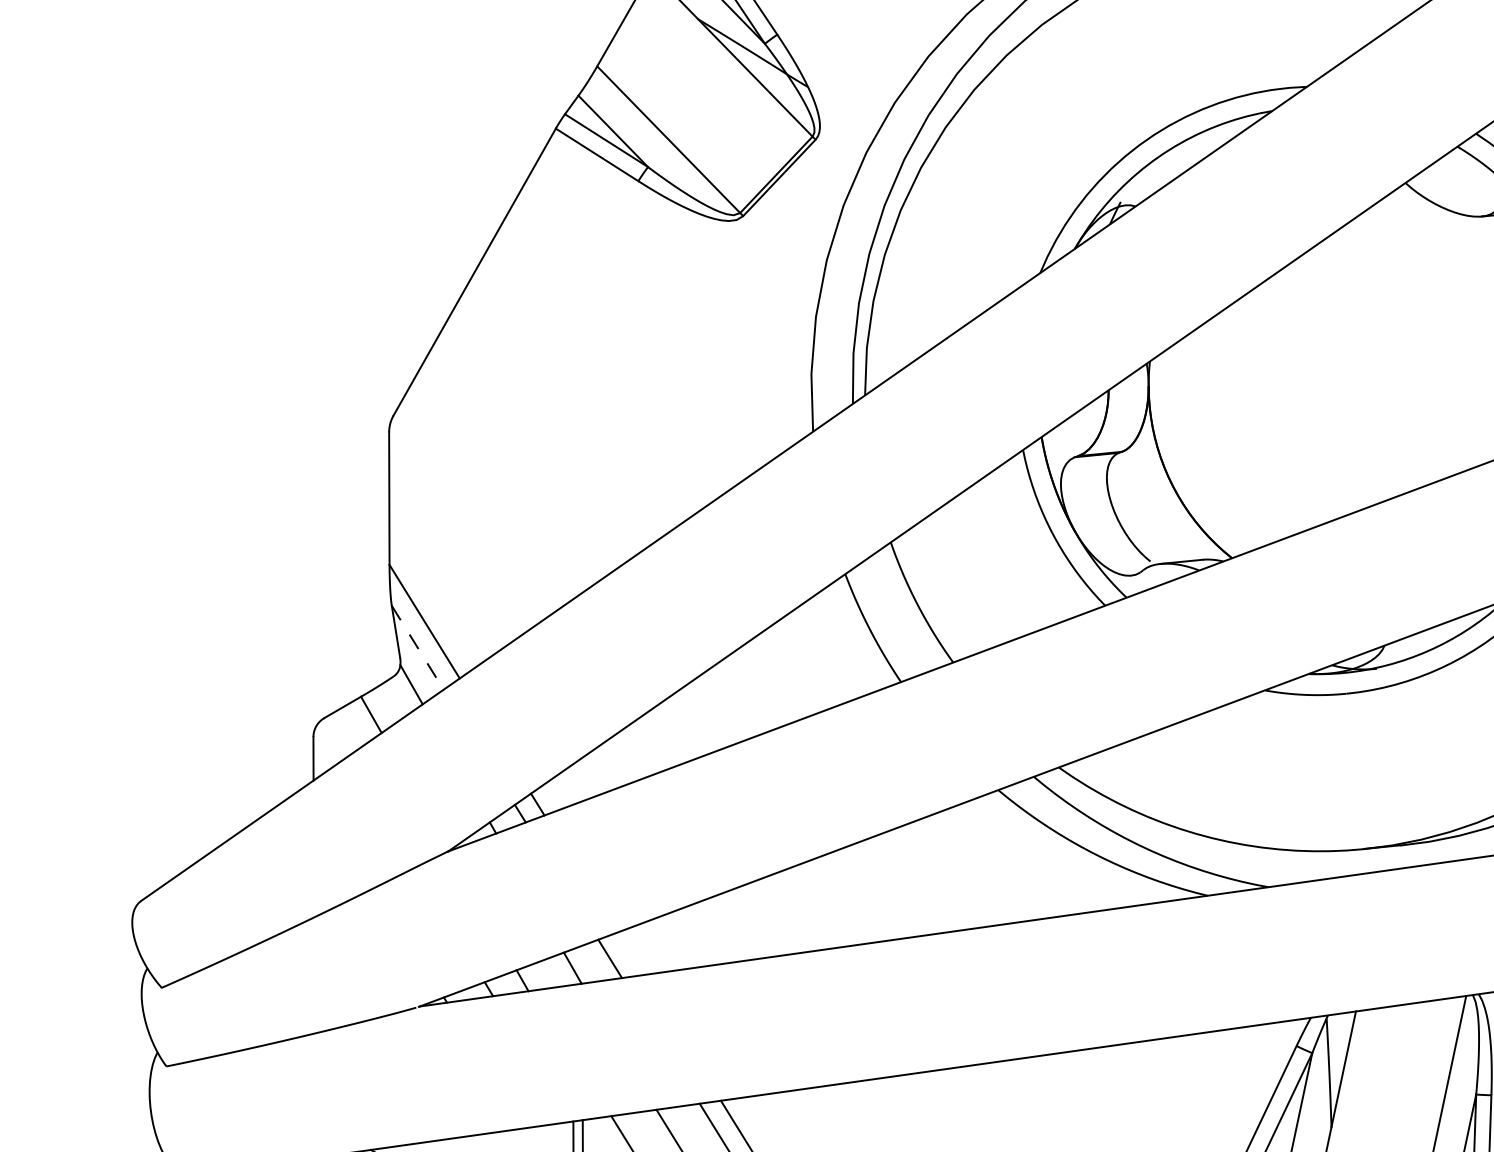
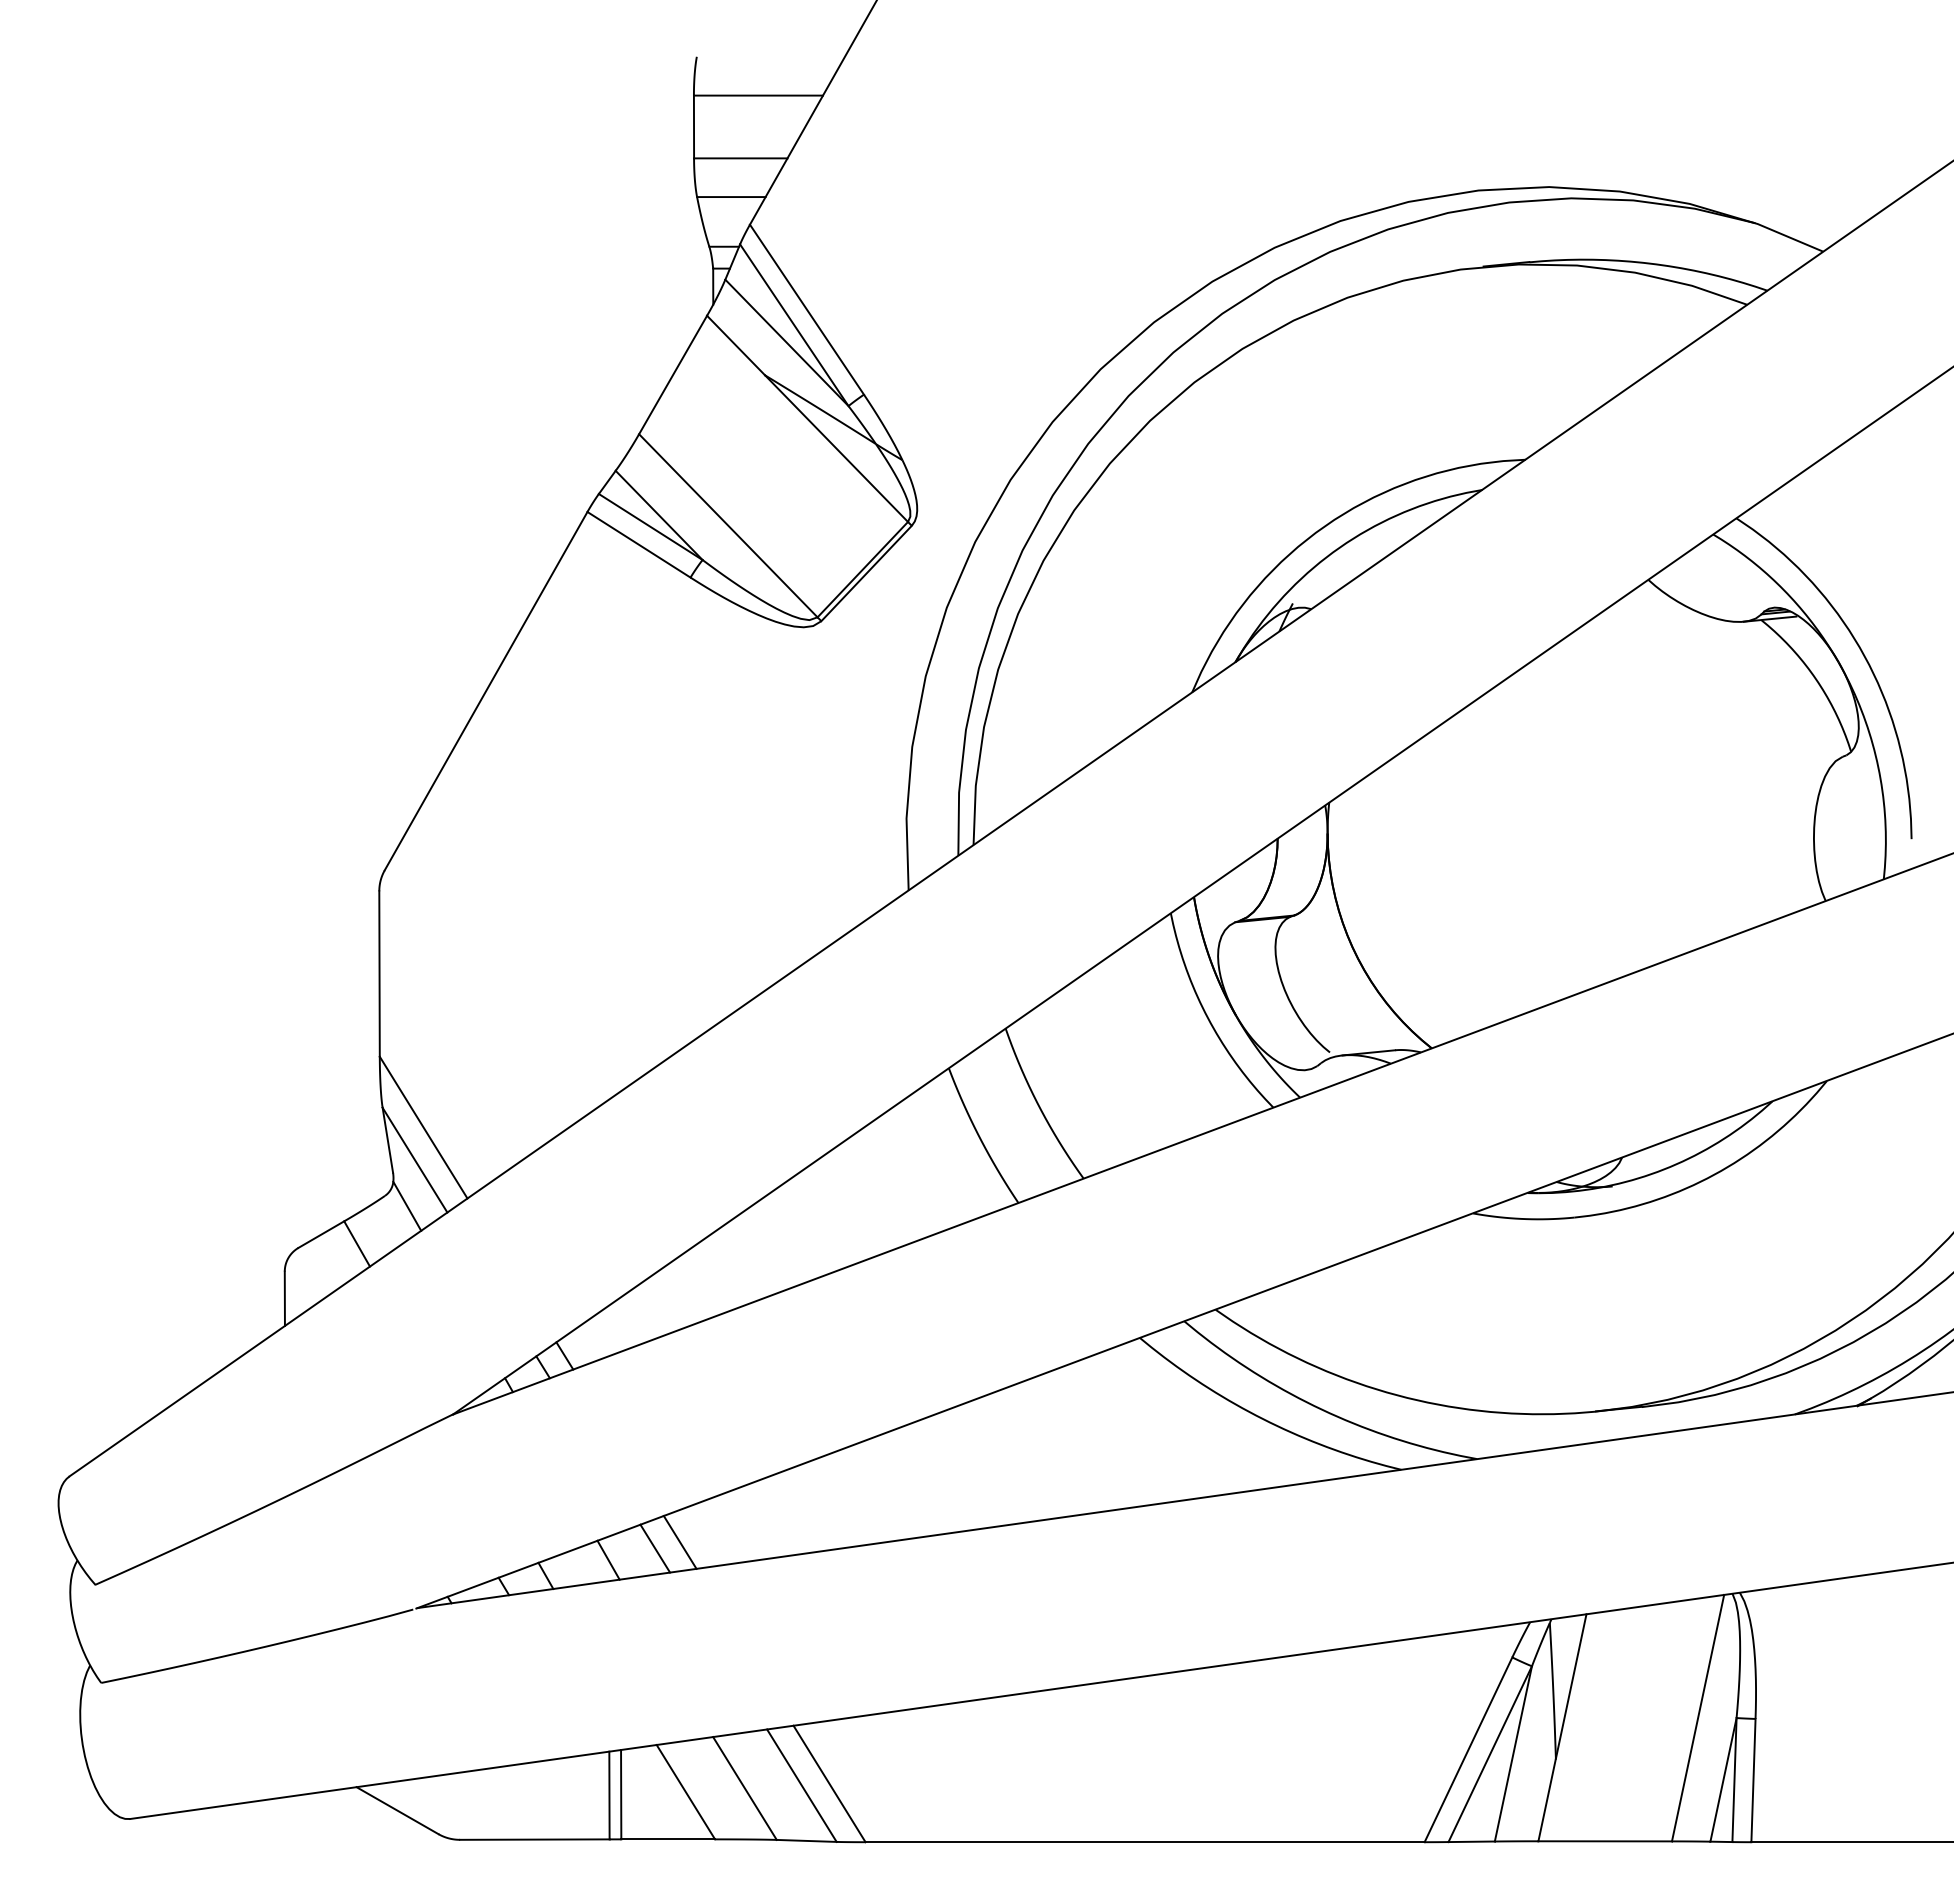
line: (418, 648) -> (415, 1160), dashed -> solid
line: (629, 953) -> (679, 1541), added

